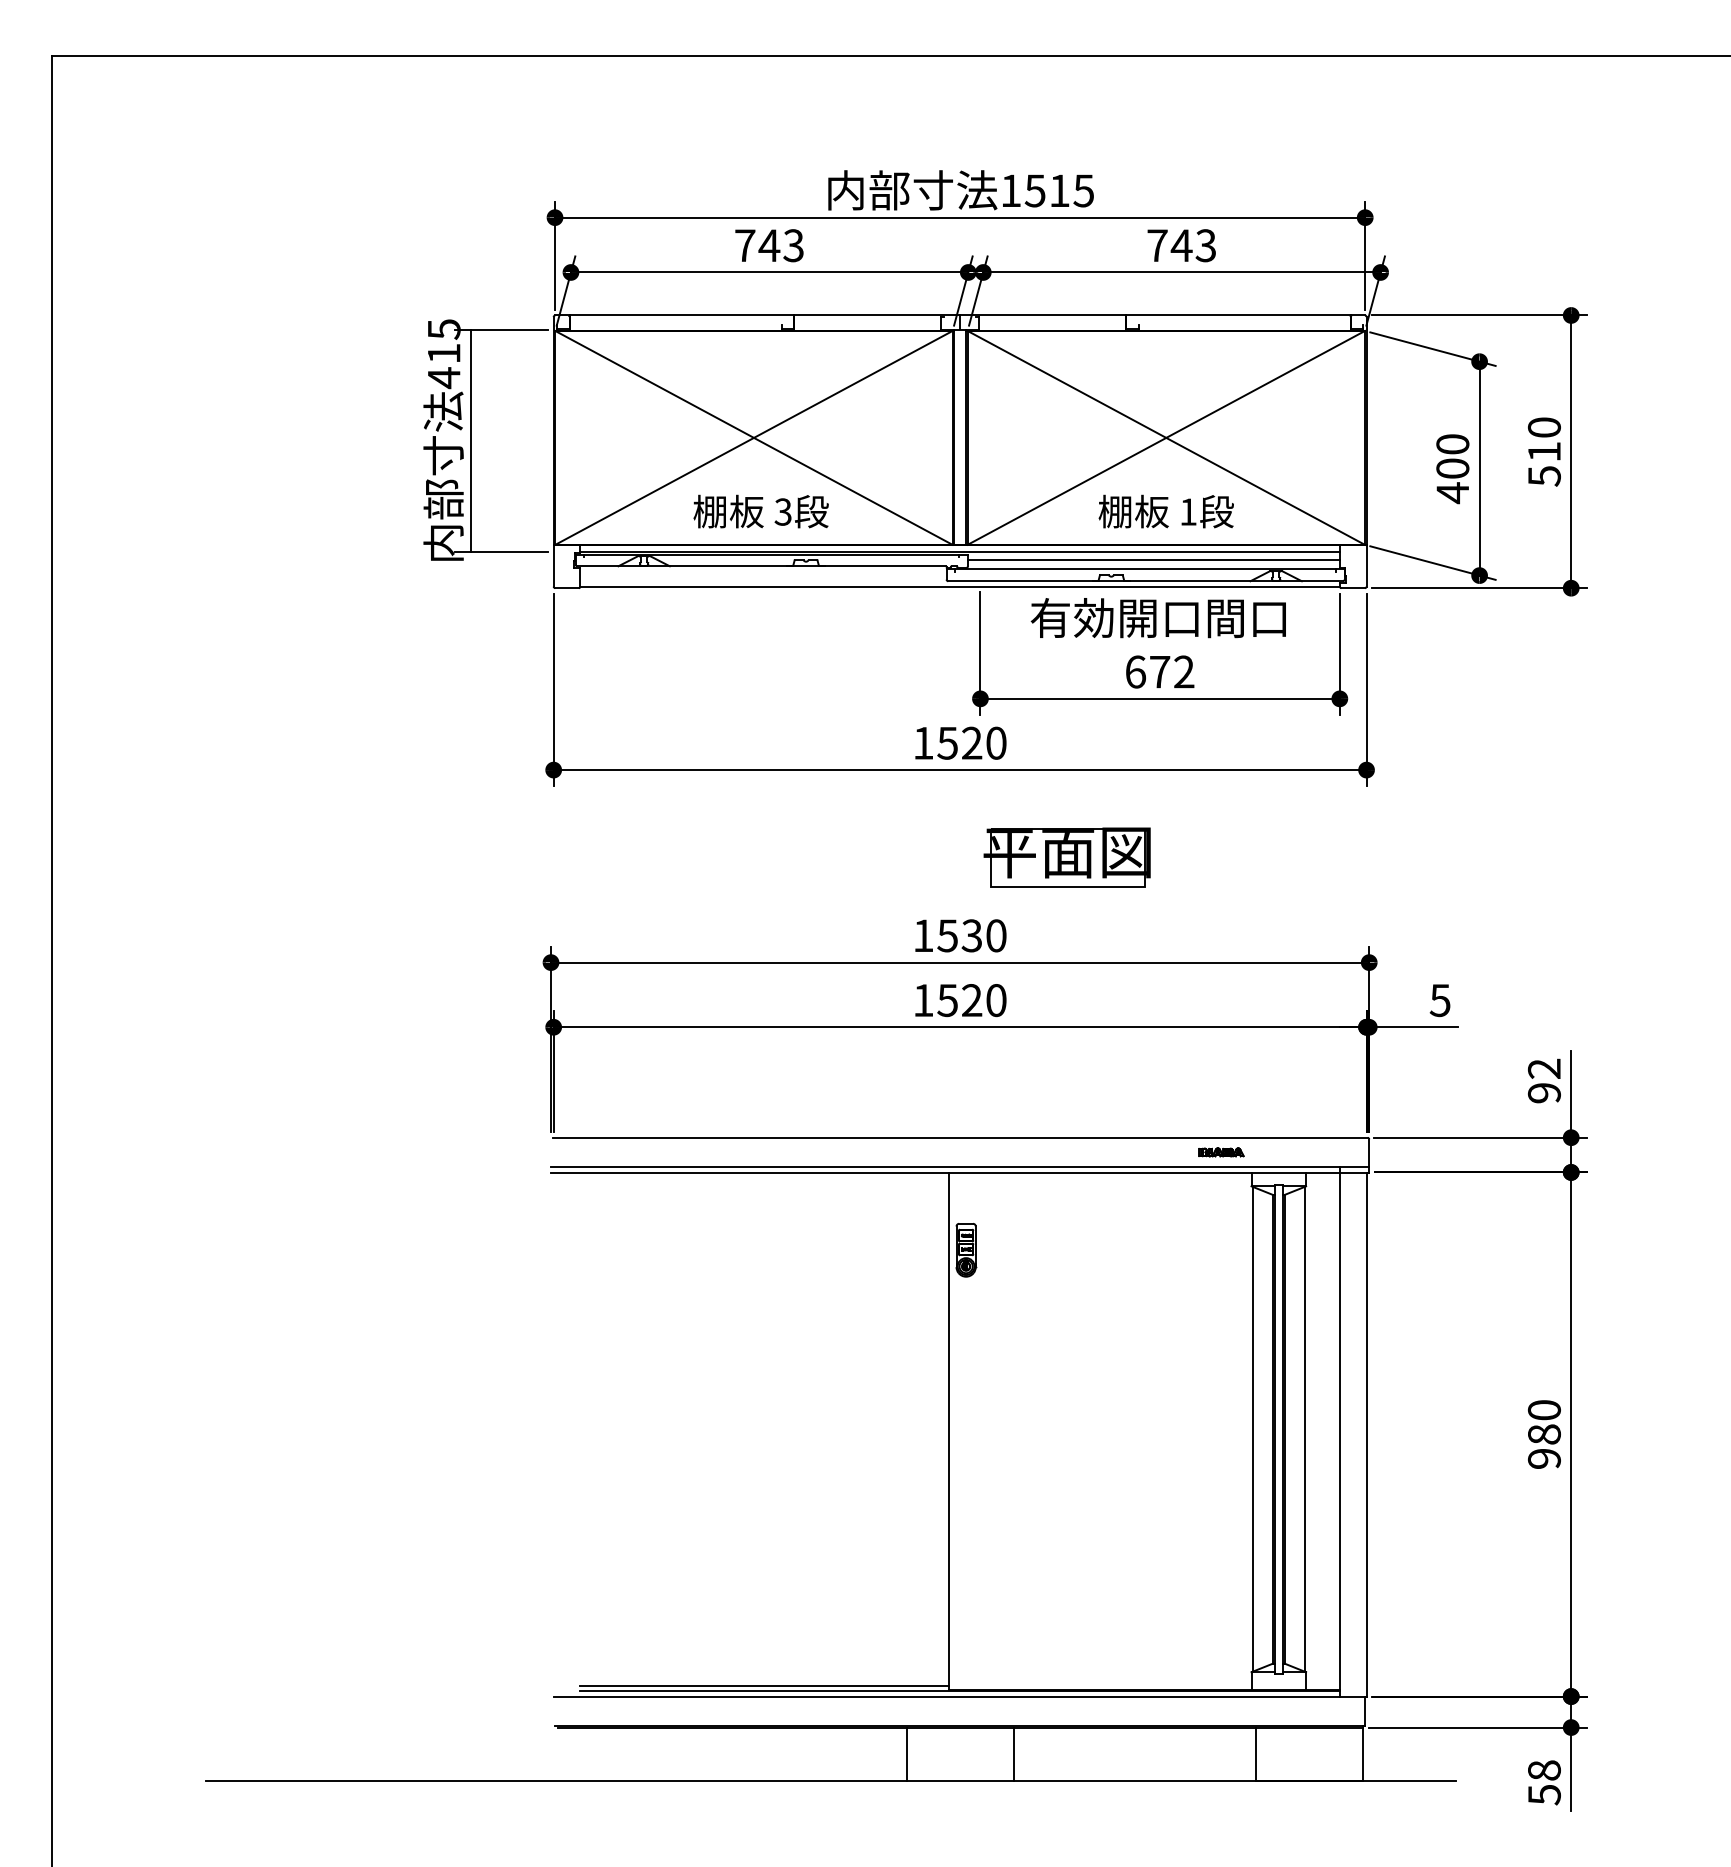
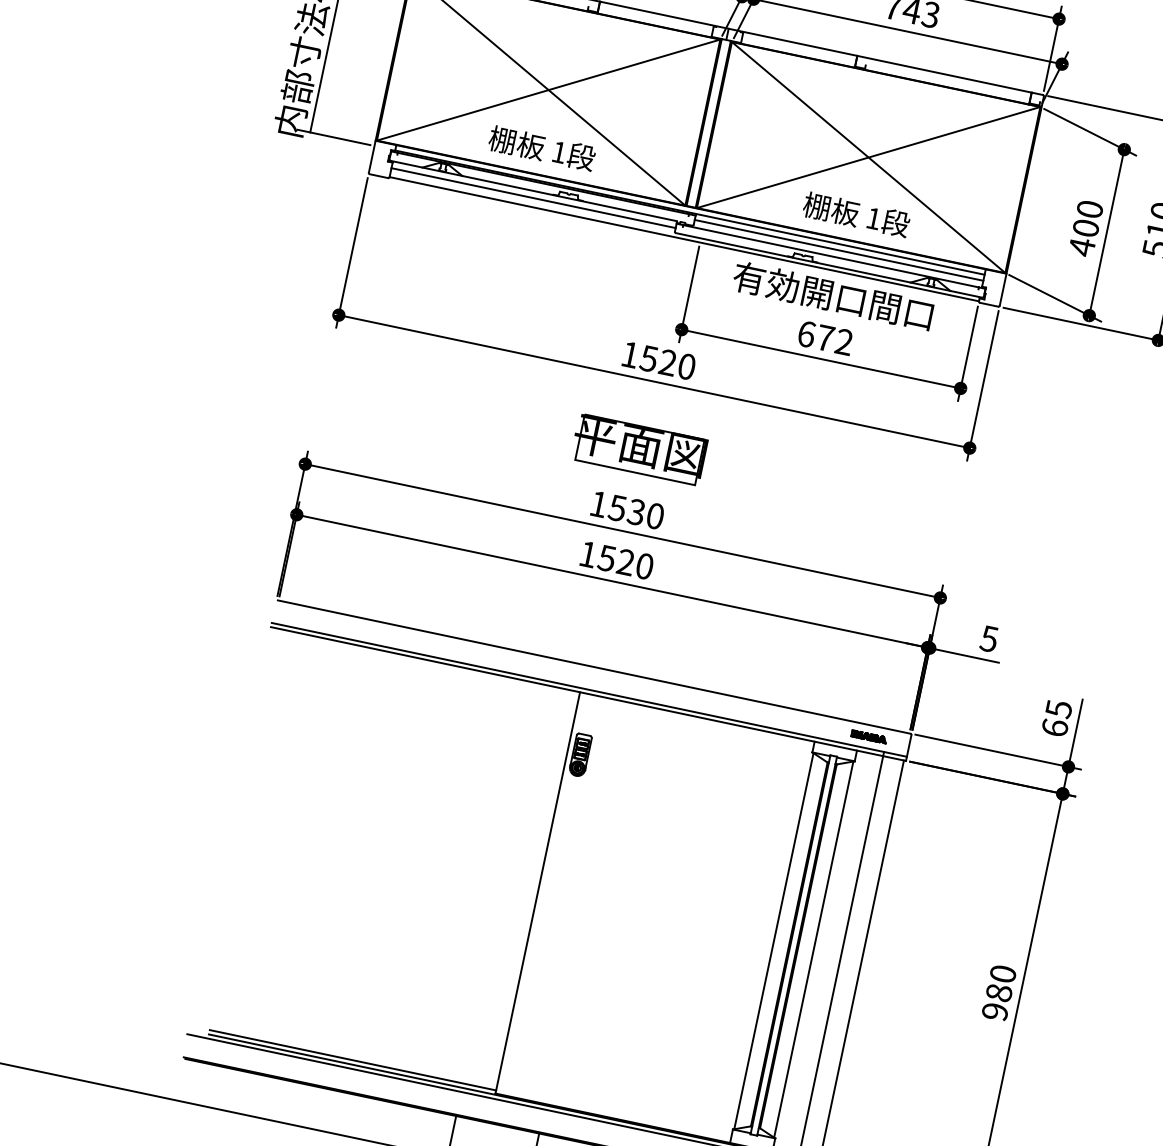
text: (782, 511) -> (558, 151), 3 -> 1
line: (763, 575) -> (533, 198), added
part: (1066, 857) -> (638, 449), moved
text: (1543, 1080) -> (1056, 717), 92 -> 65
part: (1221, 1152) -> (869, 736), moved

